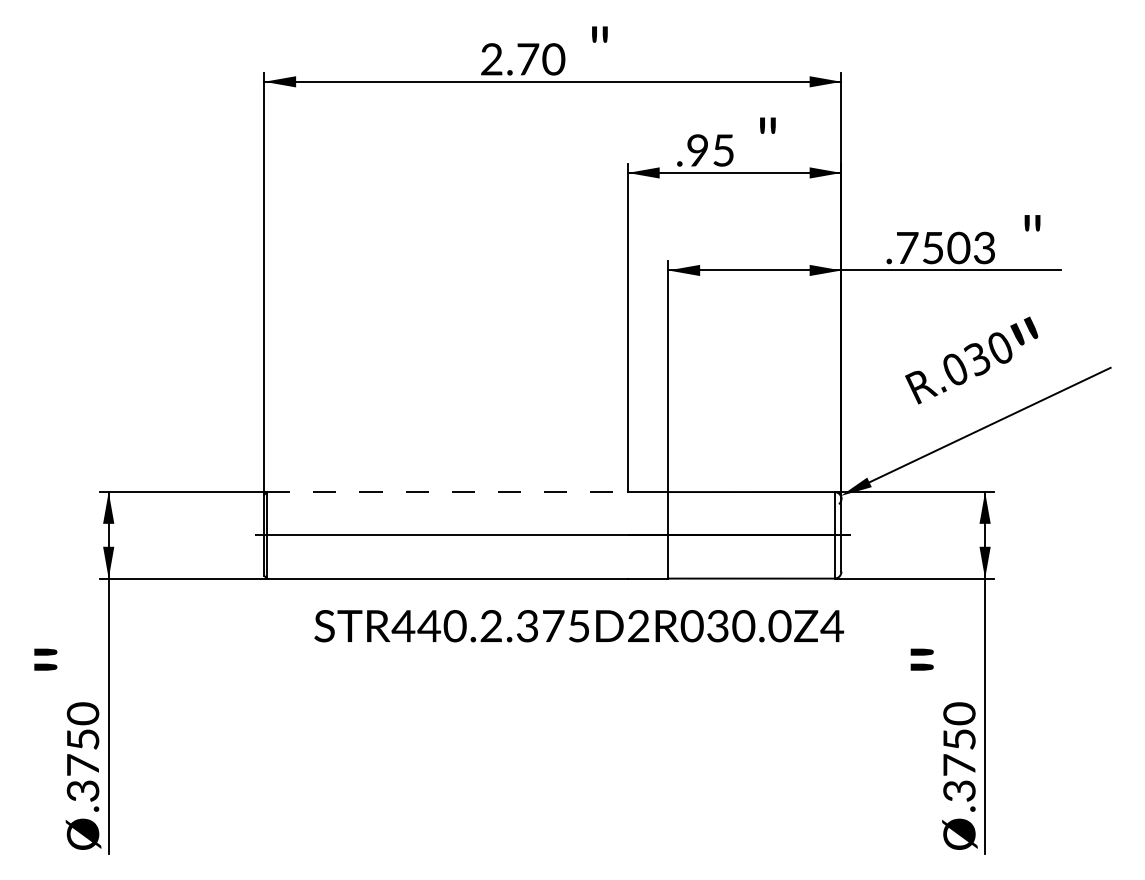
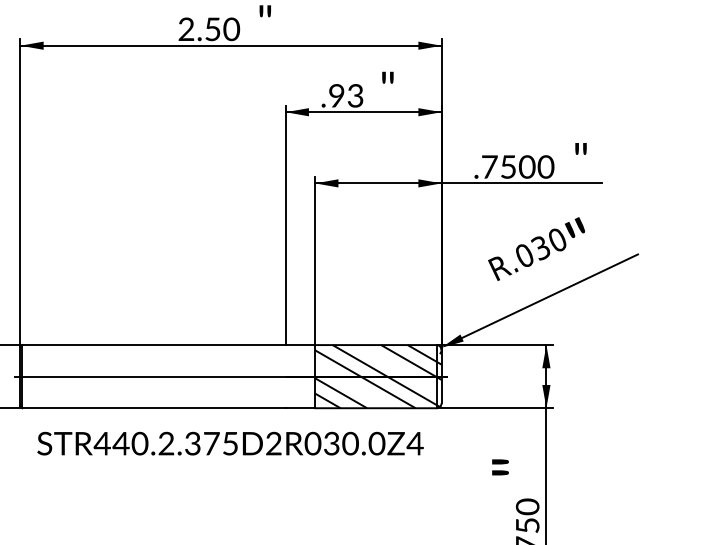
text: (528, 59) -> (213, 29), 2.70 -> 2.50
text: (722, 150) -> (354, 95), .95 -> .93
text: (984, 248) -> (545, 167), .7503 -> .7500
line: (447, 492) -> (154, 345), dashed -> solid
hatch: (754, 535) -> (378, 376), added
text: (579, 626) -> (230, 443), moved

